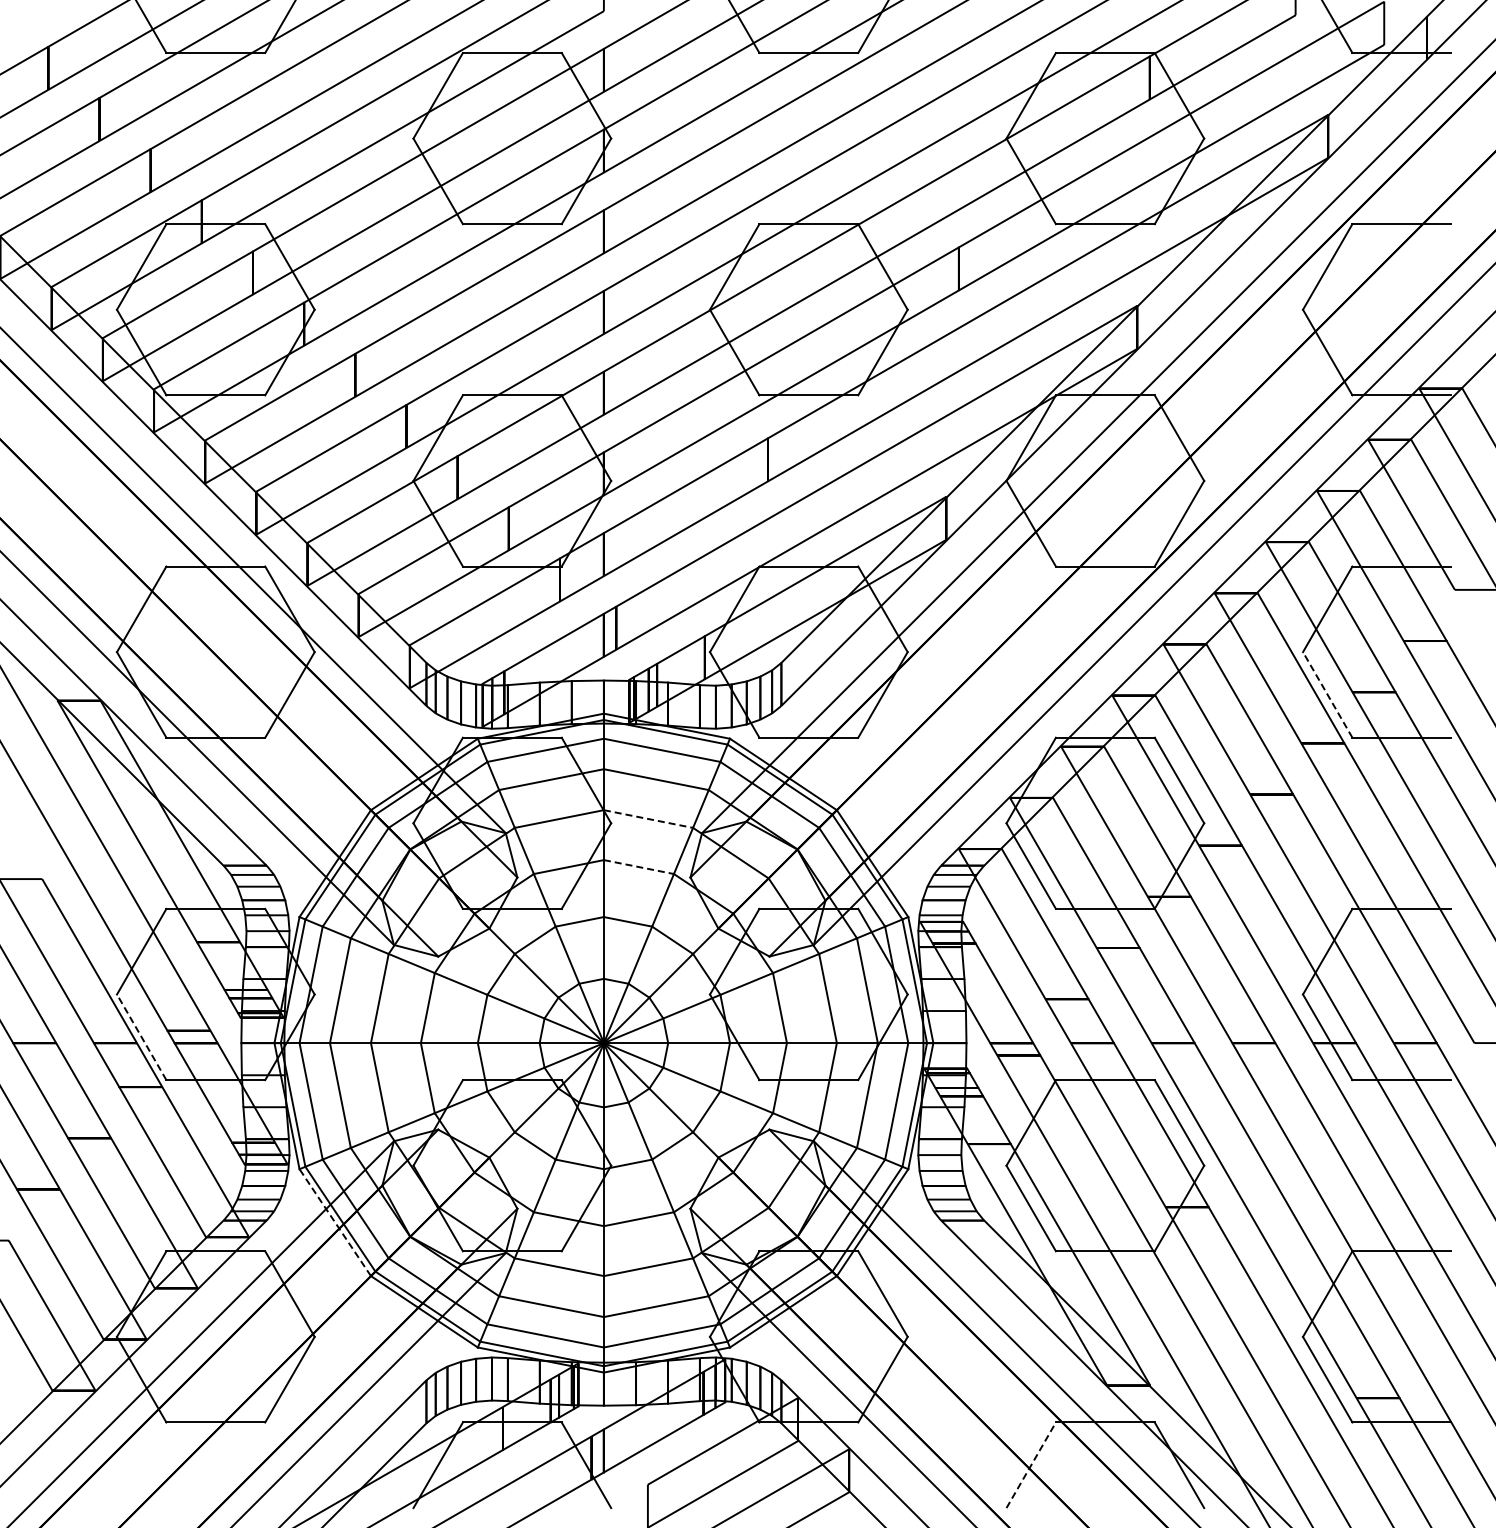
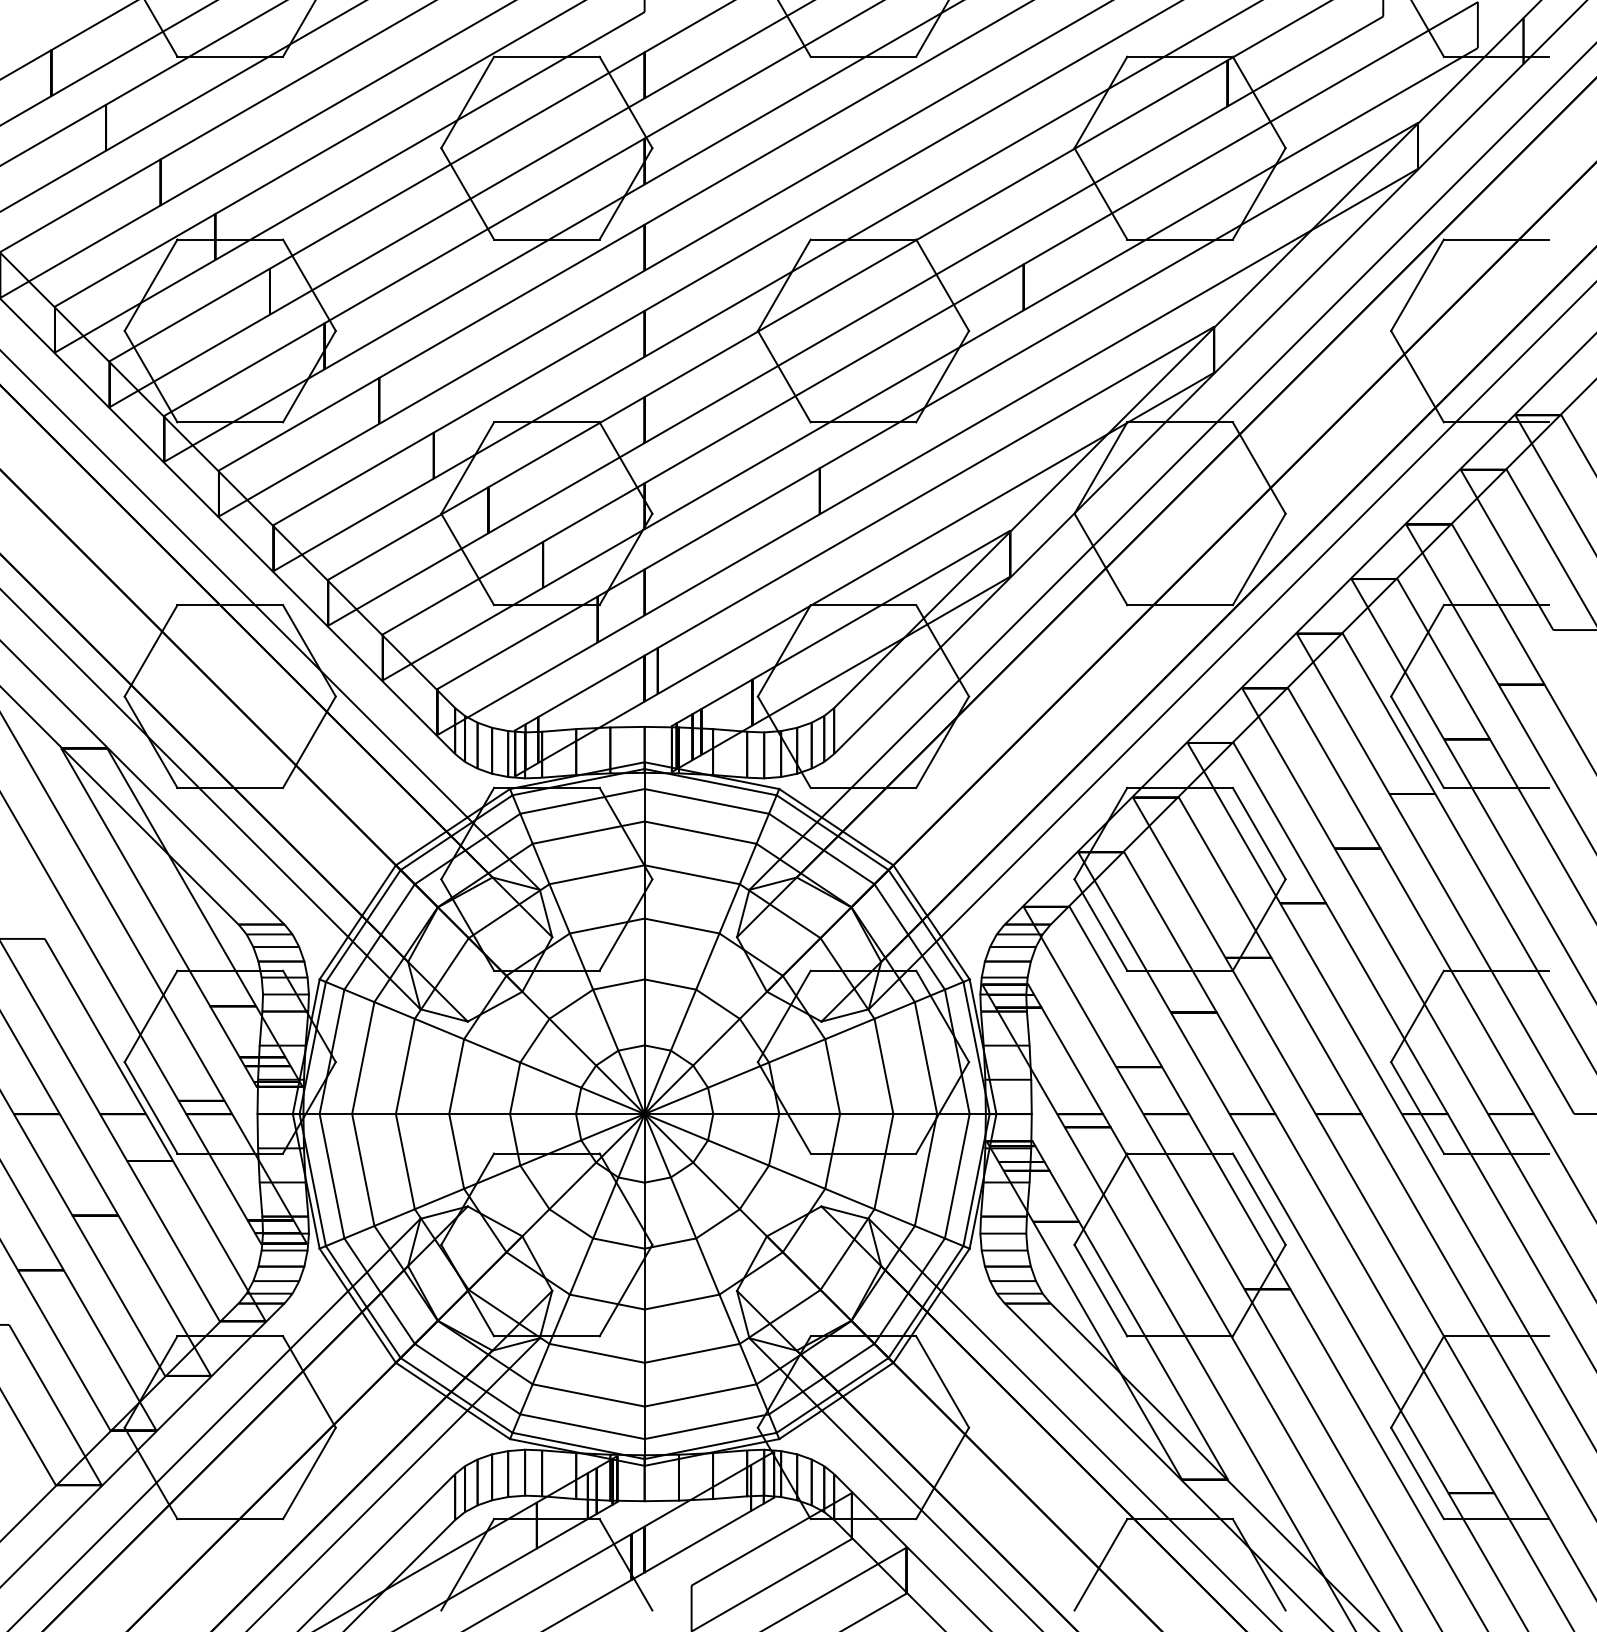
line: (1327, 694) -> (1417, 741), dashed -> solid
line: (648, 819) -> (692, 875), dashed -> solid
line: (638, 867) -> (681, 926), dashed -> solid
line: (141, 1036) -> (150, 1106), dashed -> solid
line: (334, 1222) -> (356, 1305), dashed -> solid
line: (1031, 1464) -> (1101, 1563), dashed -> solid

